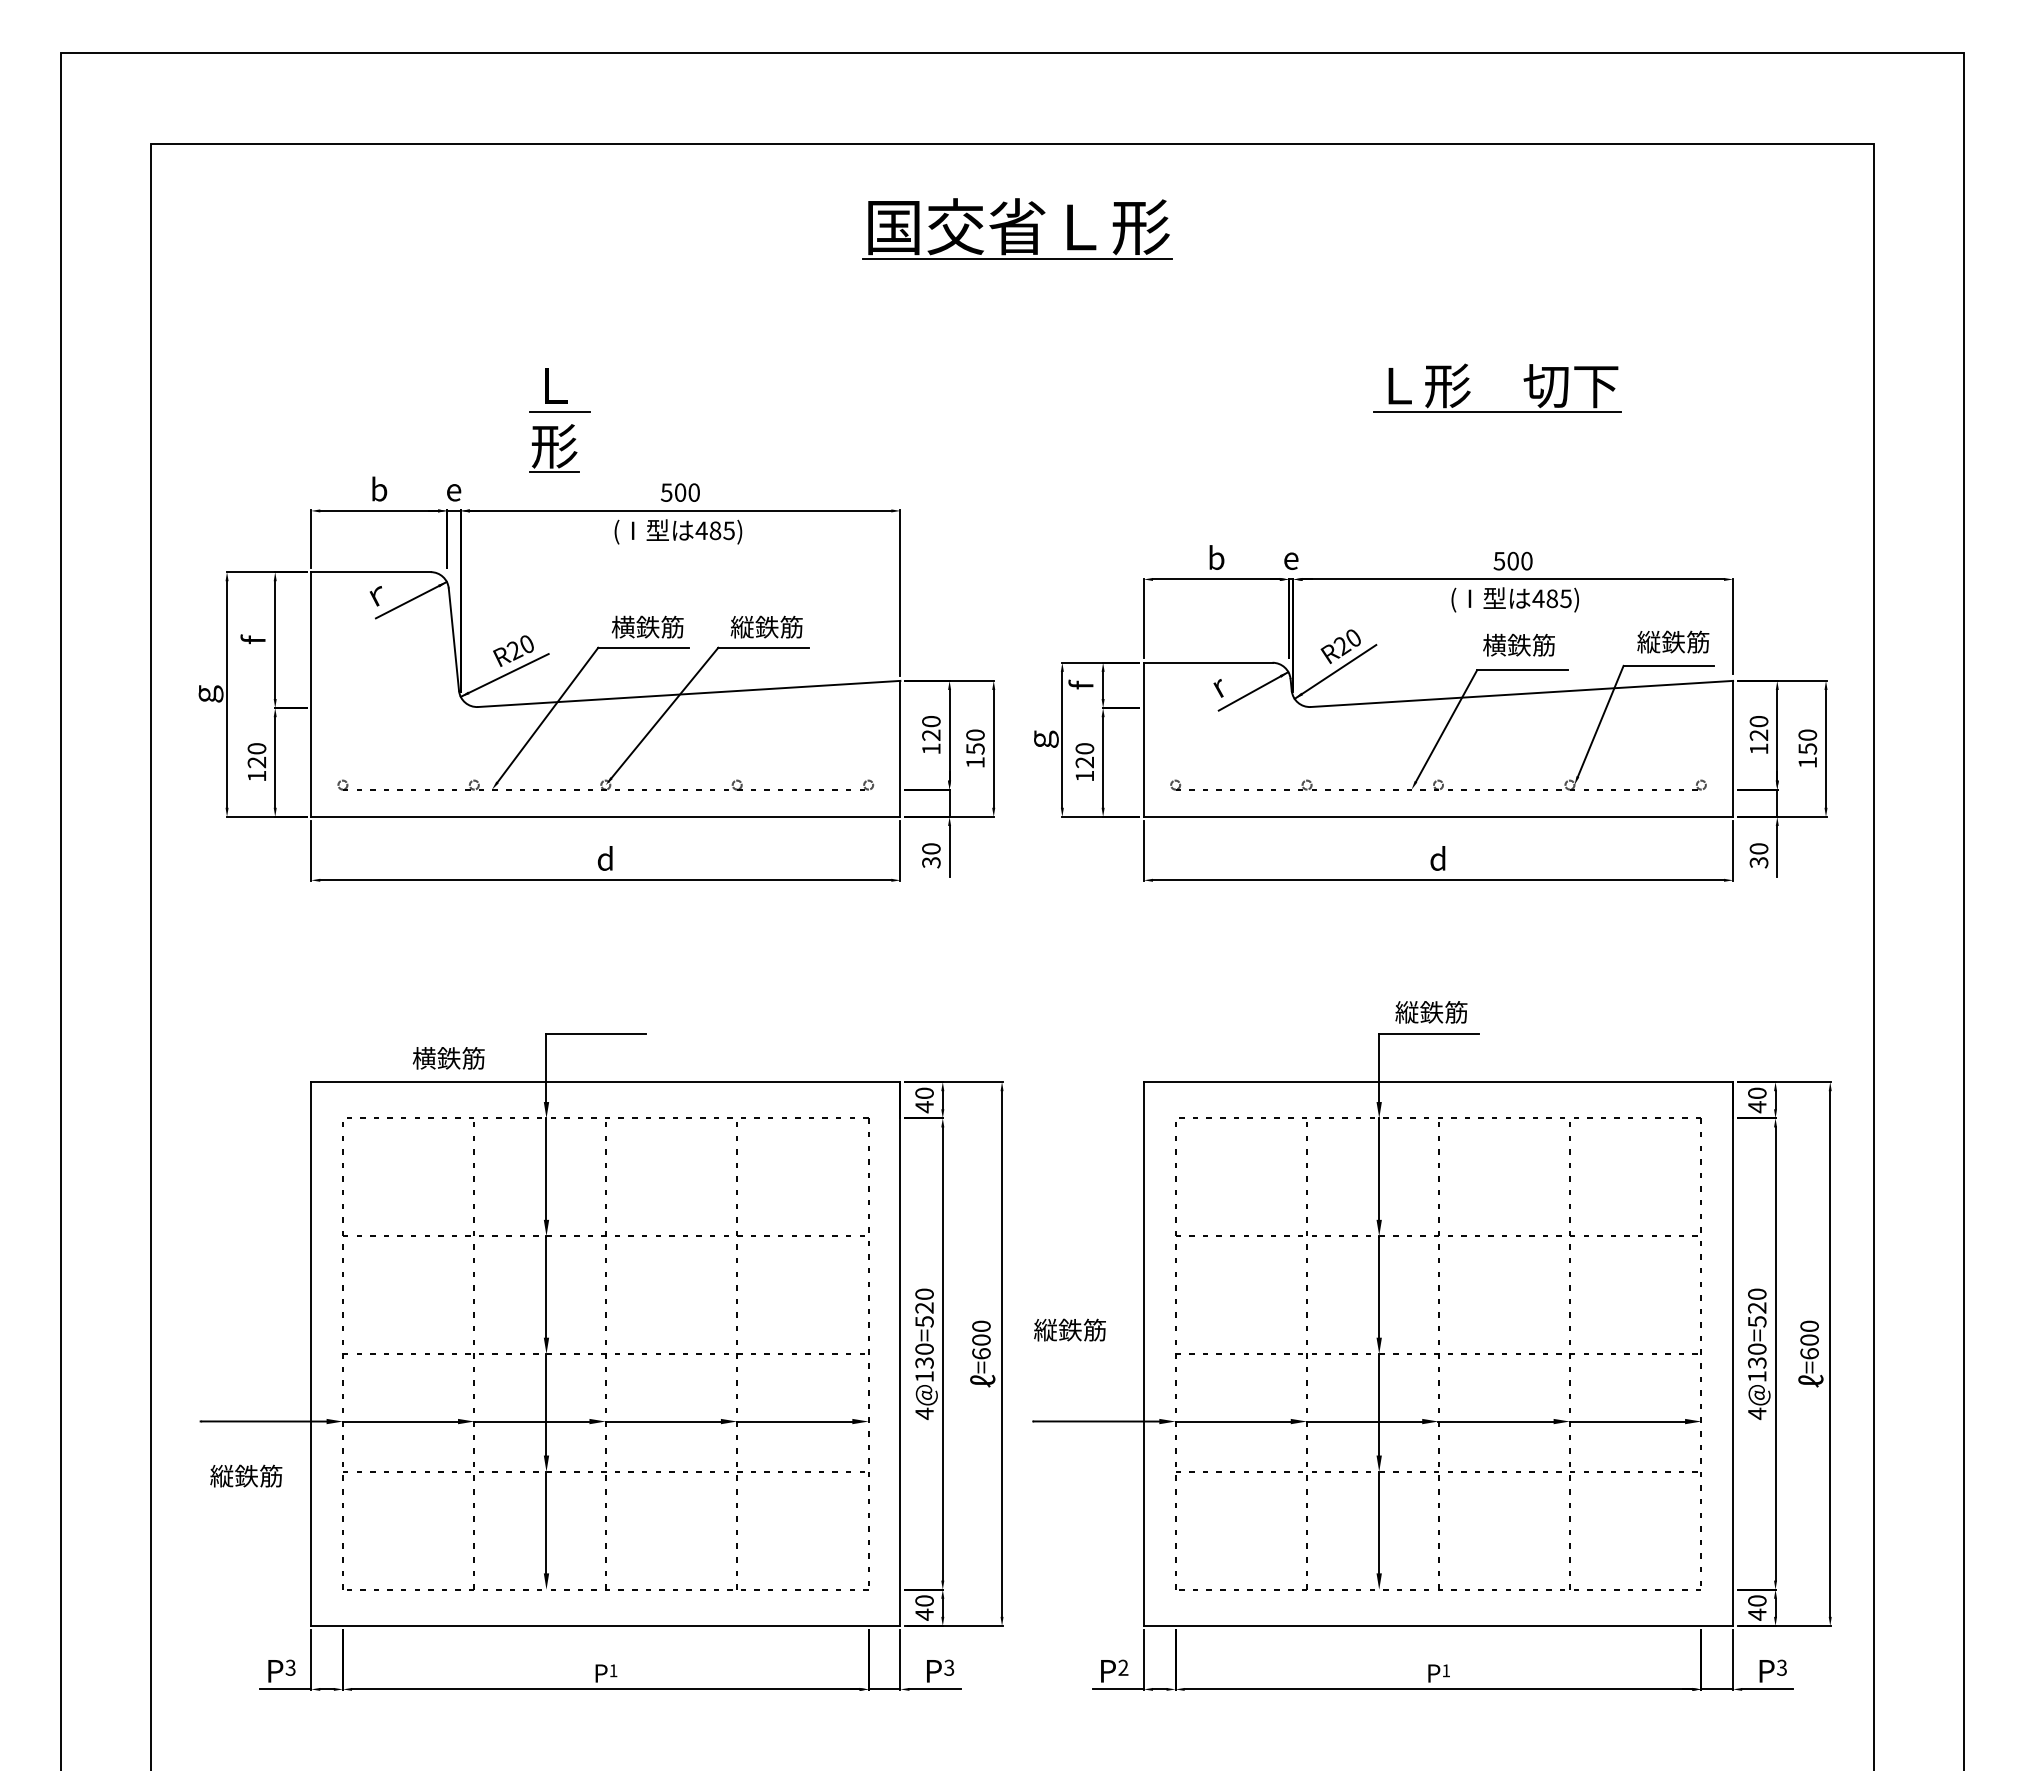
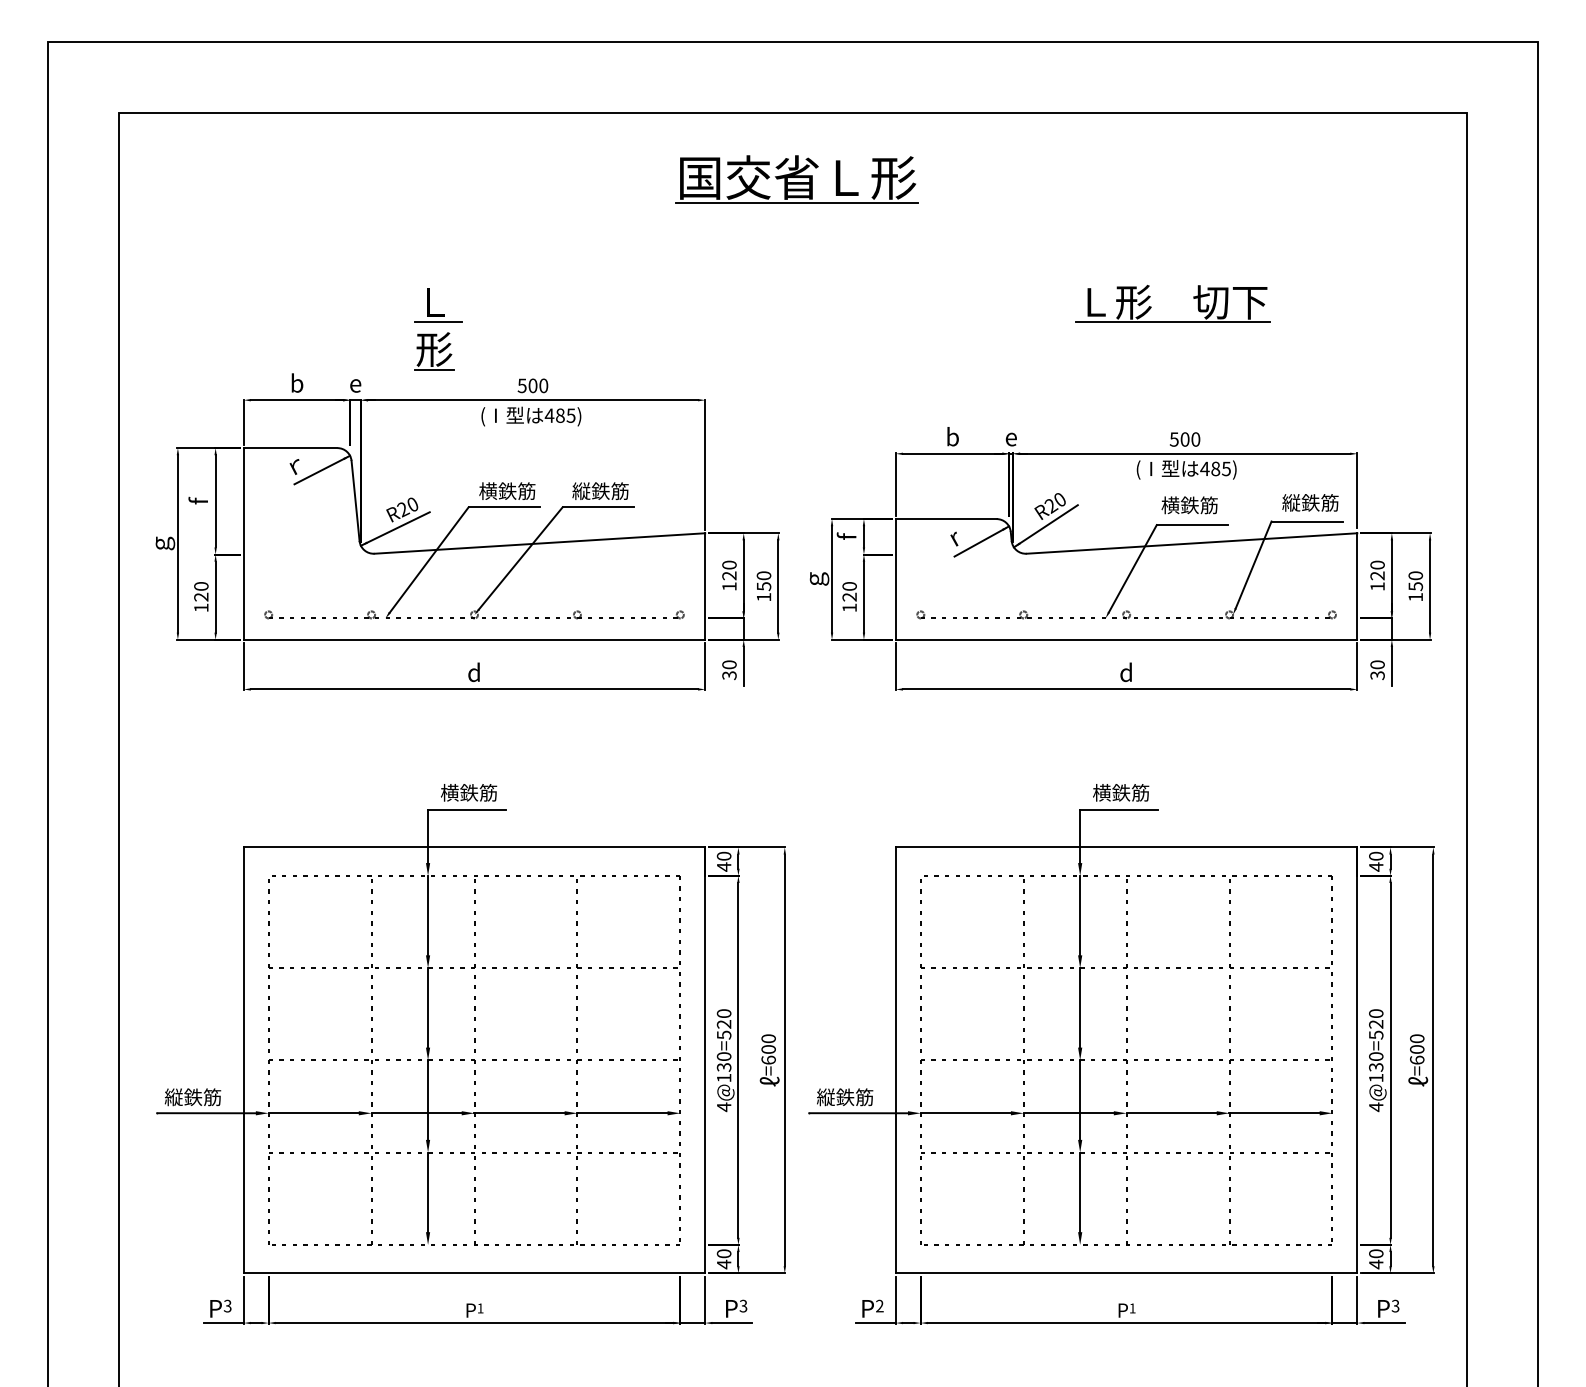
text: (1406, 1012) -> (1101, 792), 縦鉄筋 -> 横鉄筋
text: (448, 1058) -> (468, 792), moved
text: (1069, 1329) -> (844, 1096), moved
text: (246, 1475) -> (193, 1096), moved

